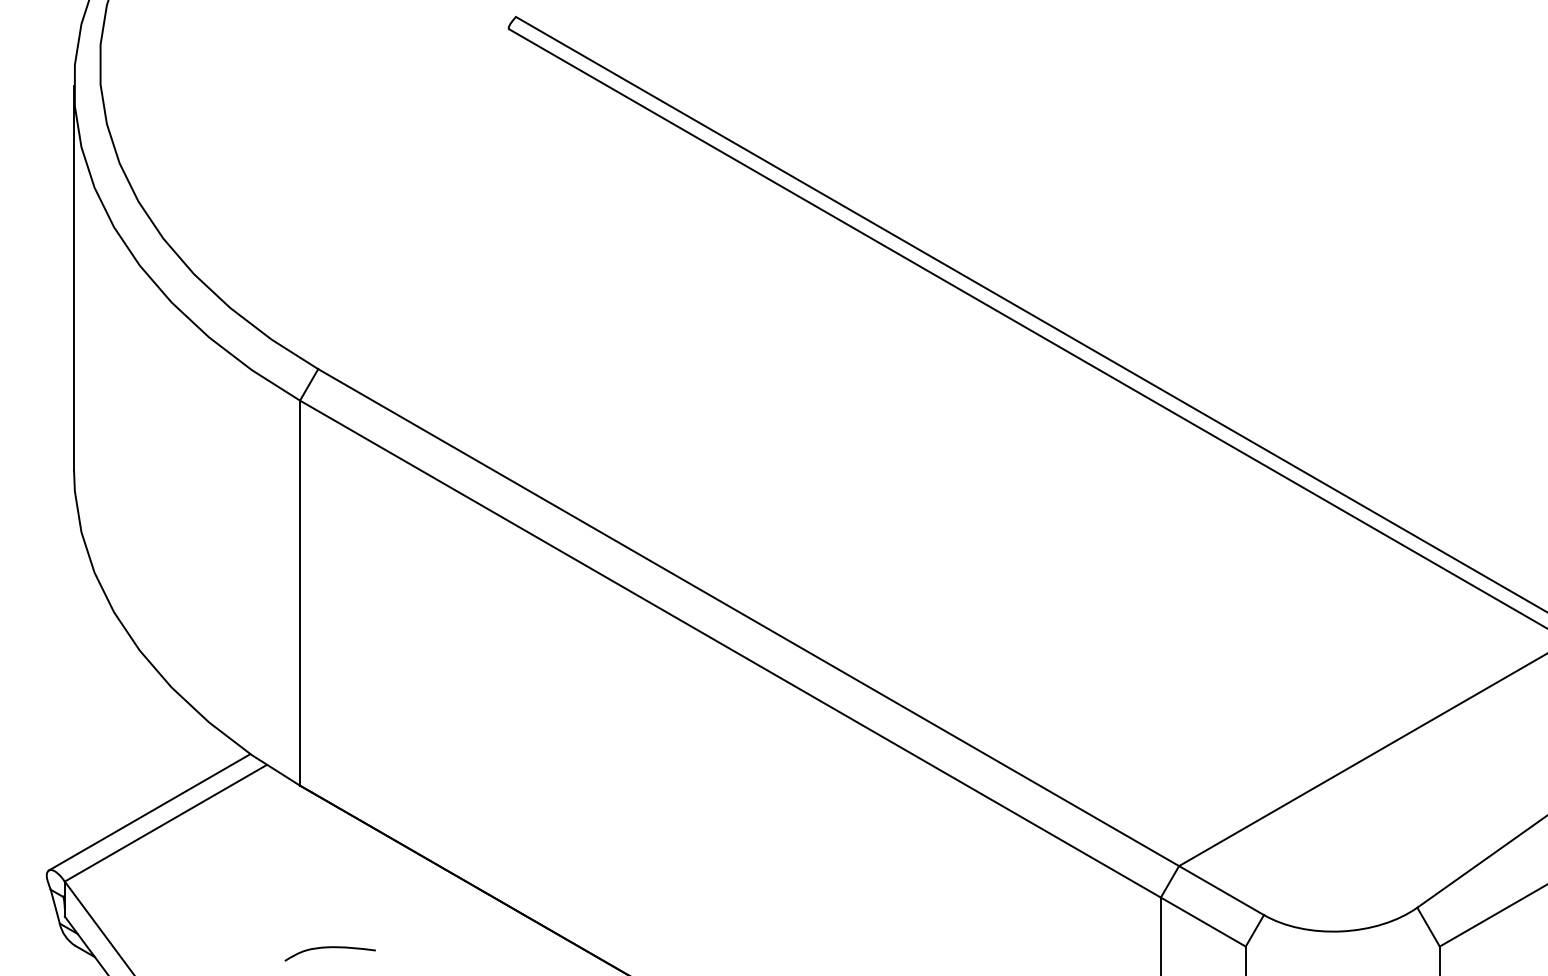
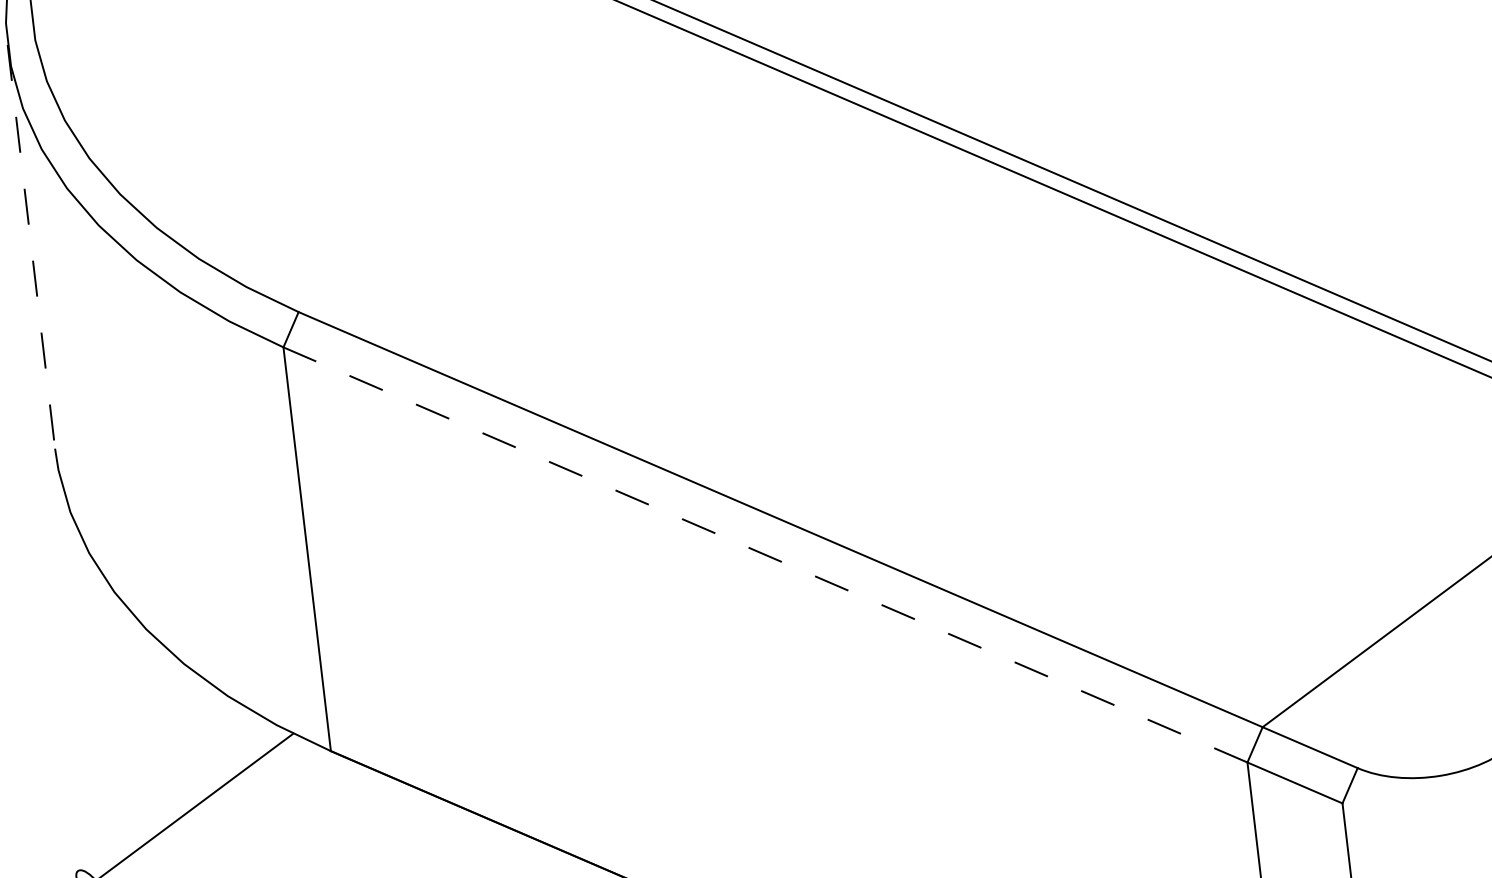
line: (74, 278) -> (31, 247), solid -> dashed
line: (730, 648) -> (765, 554), solid -> dashed
line: (149, 812) -> (176, 797), removed

